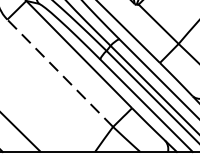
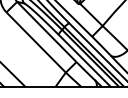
line: (60, 73) -> (36, 42), dashed -> solid

